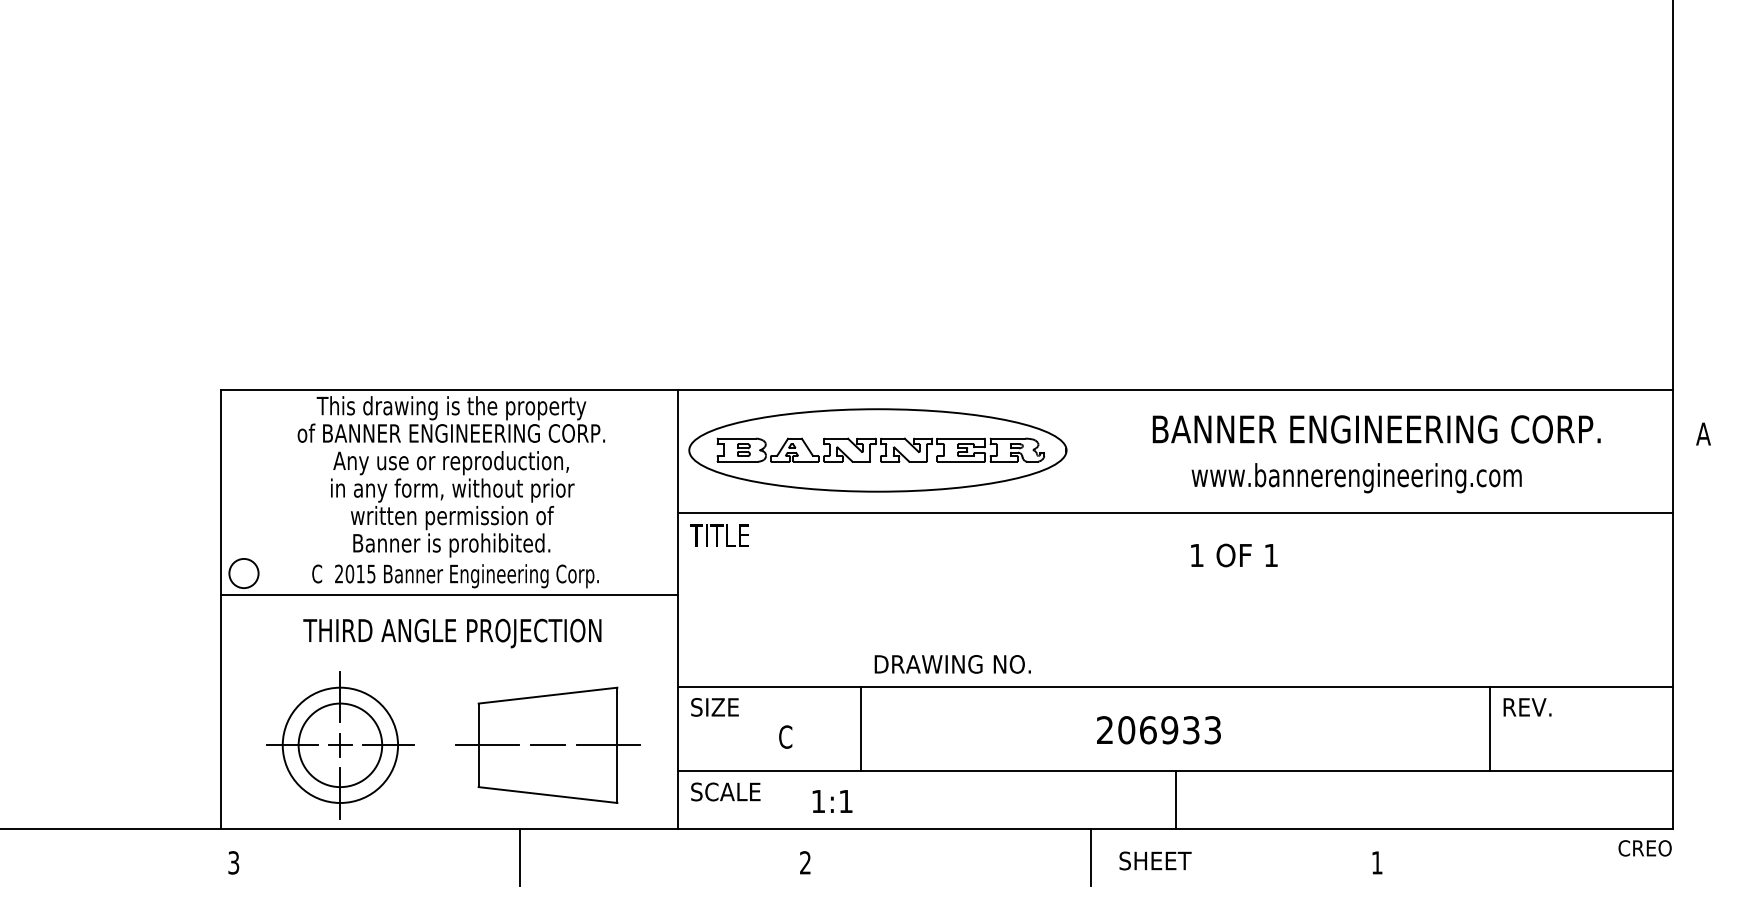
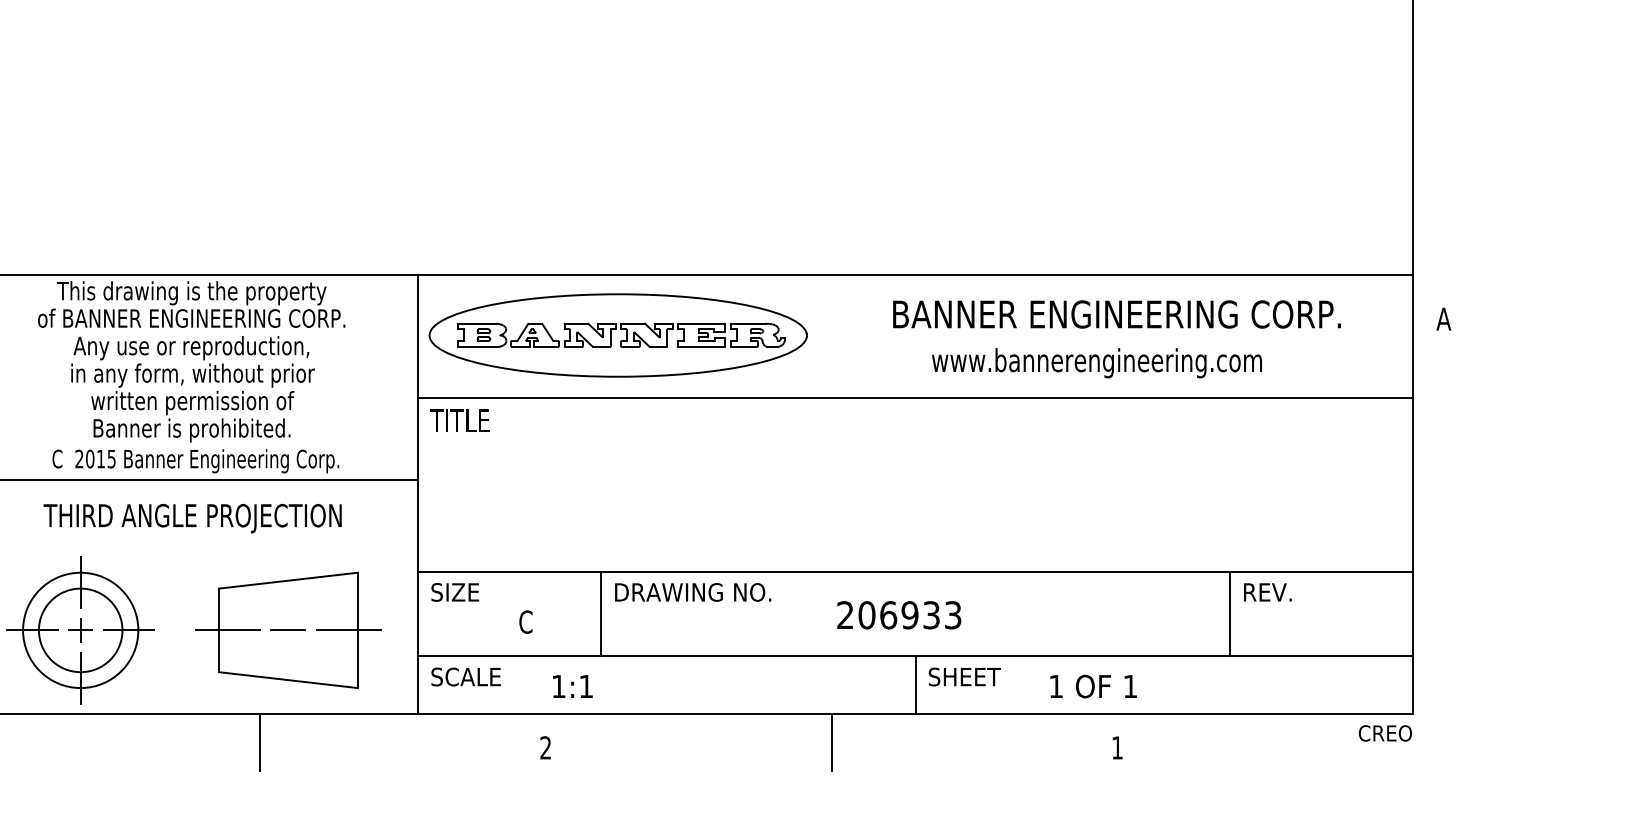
text: (1234, 555) -> (1093, 686), moved
text: (952, 664) -> (692, 592), moved
text: (1155, 860) -> (964, 676), moved

